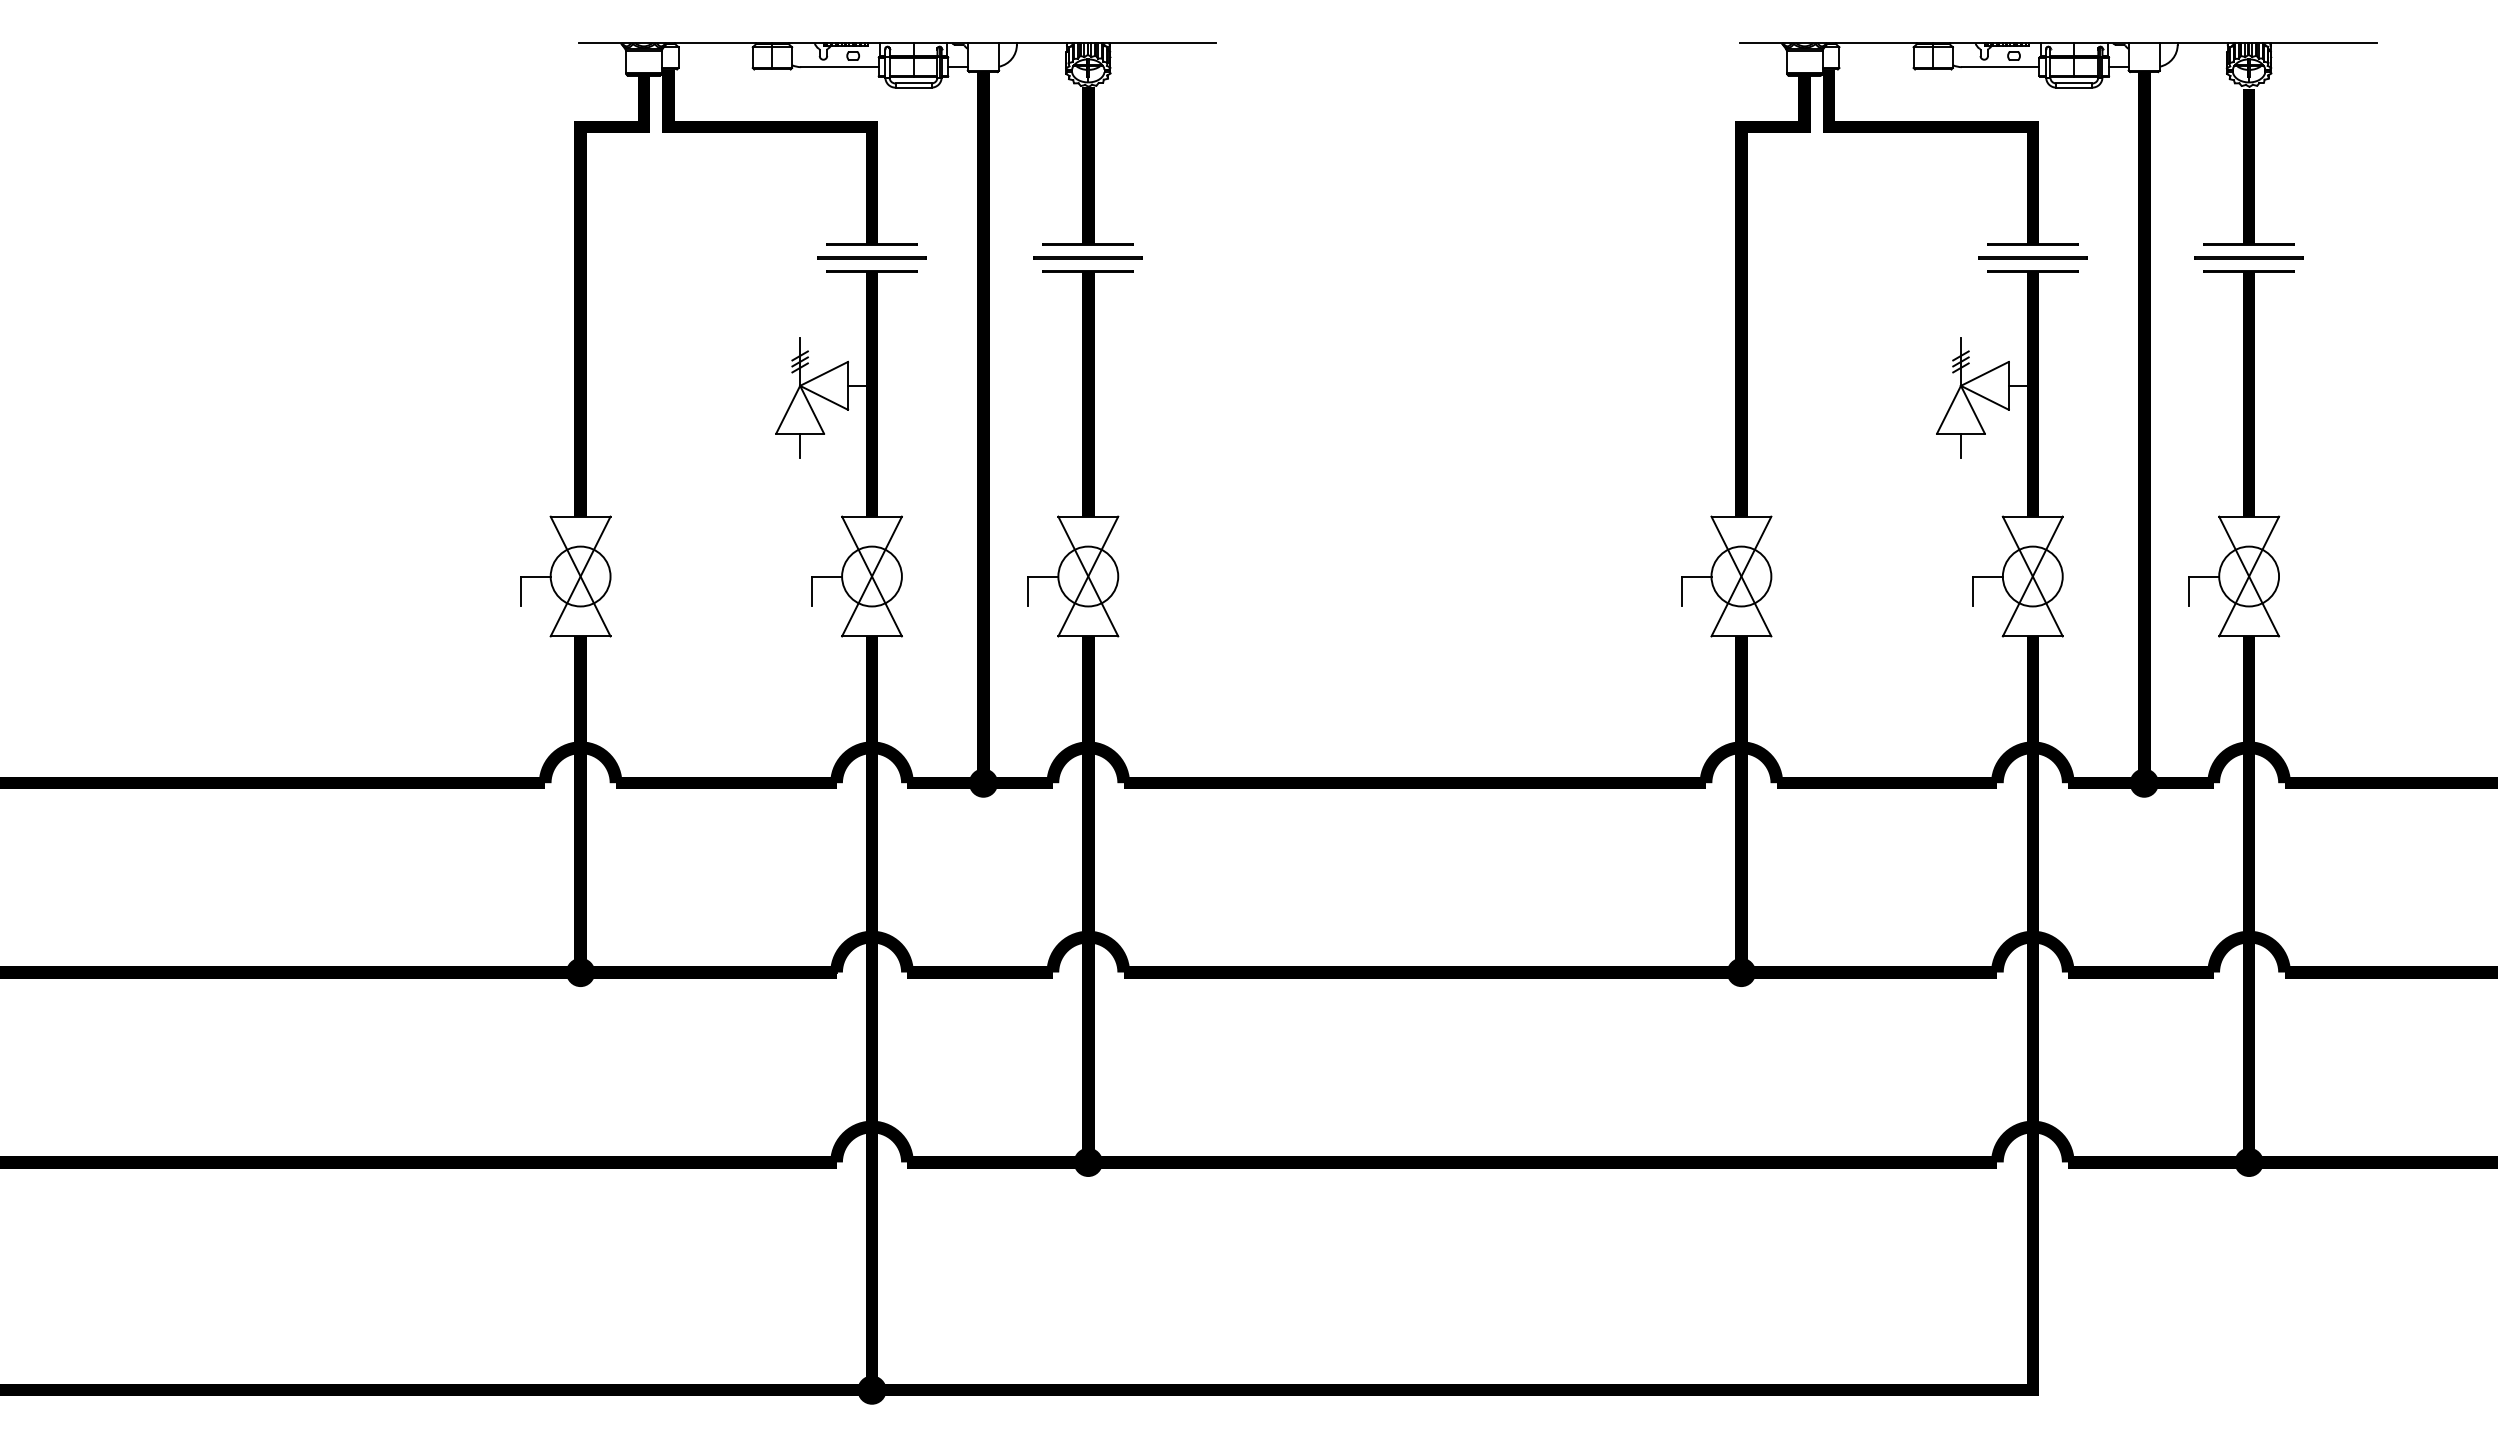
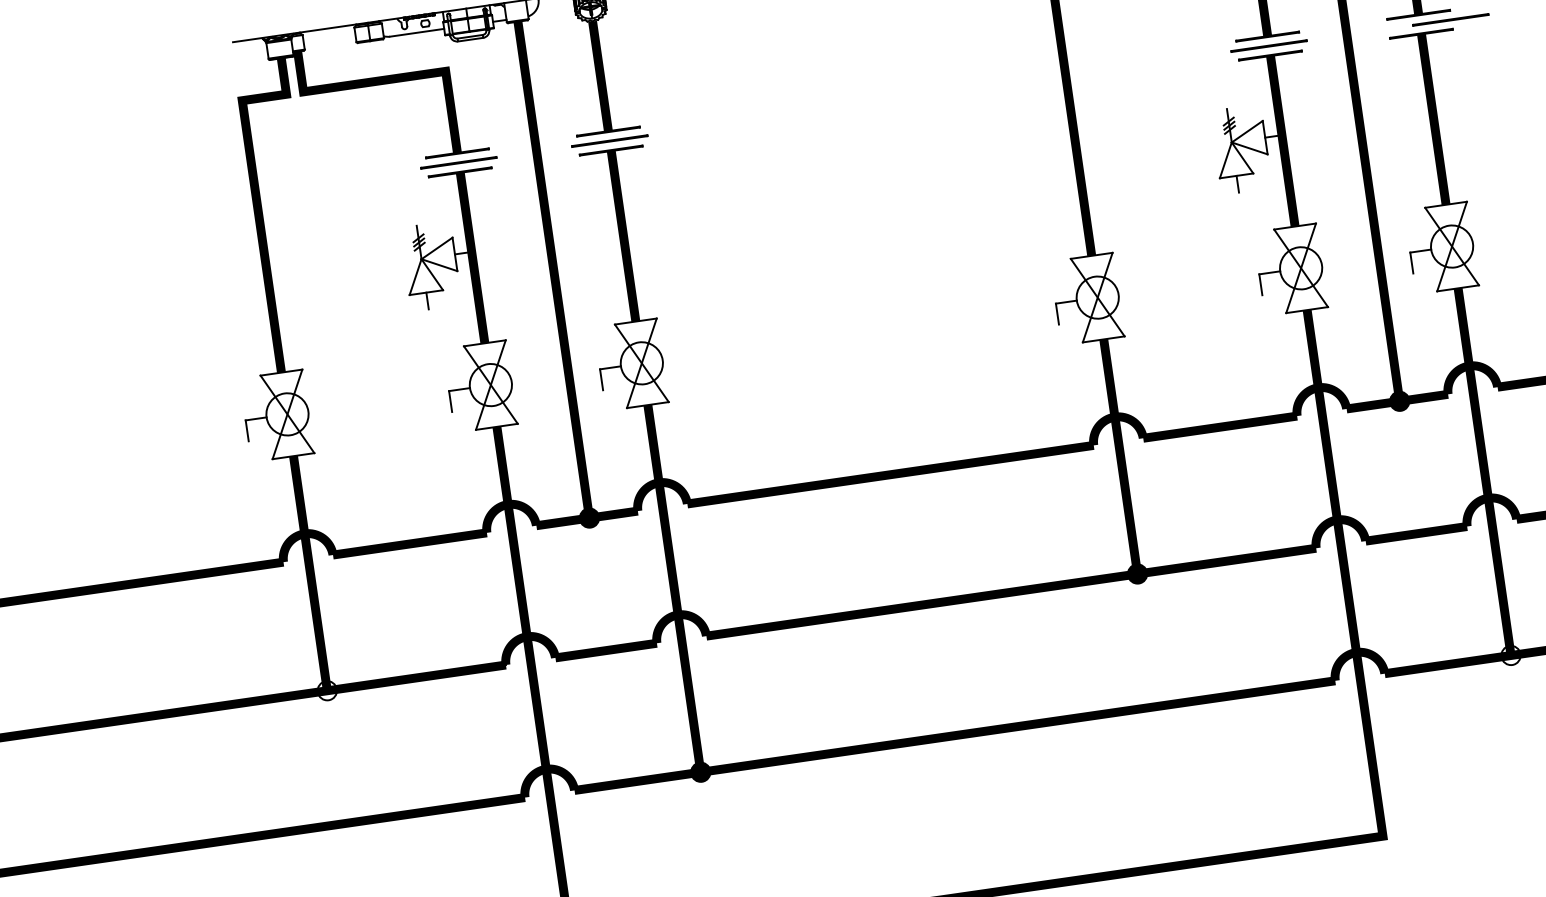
line: (2248, 257) -> (1450, 19), moved
fill: (580, 972) -> (327, 690), removed
fill: (2248, 1162) -> (1510, 655), removed

